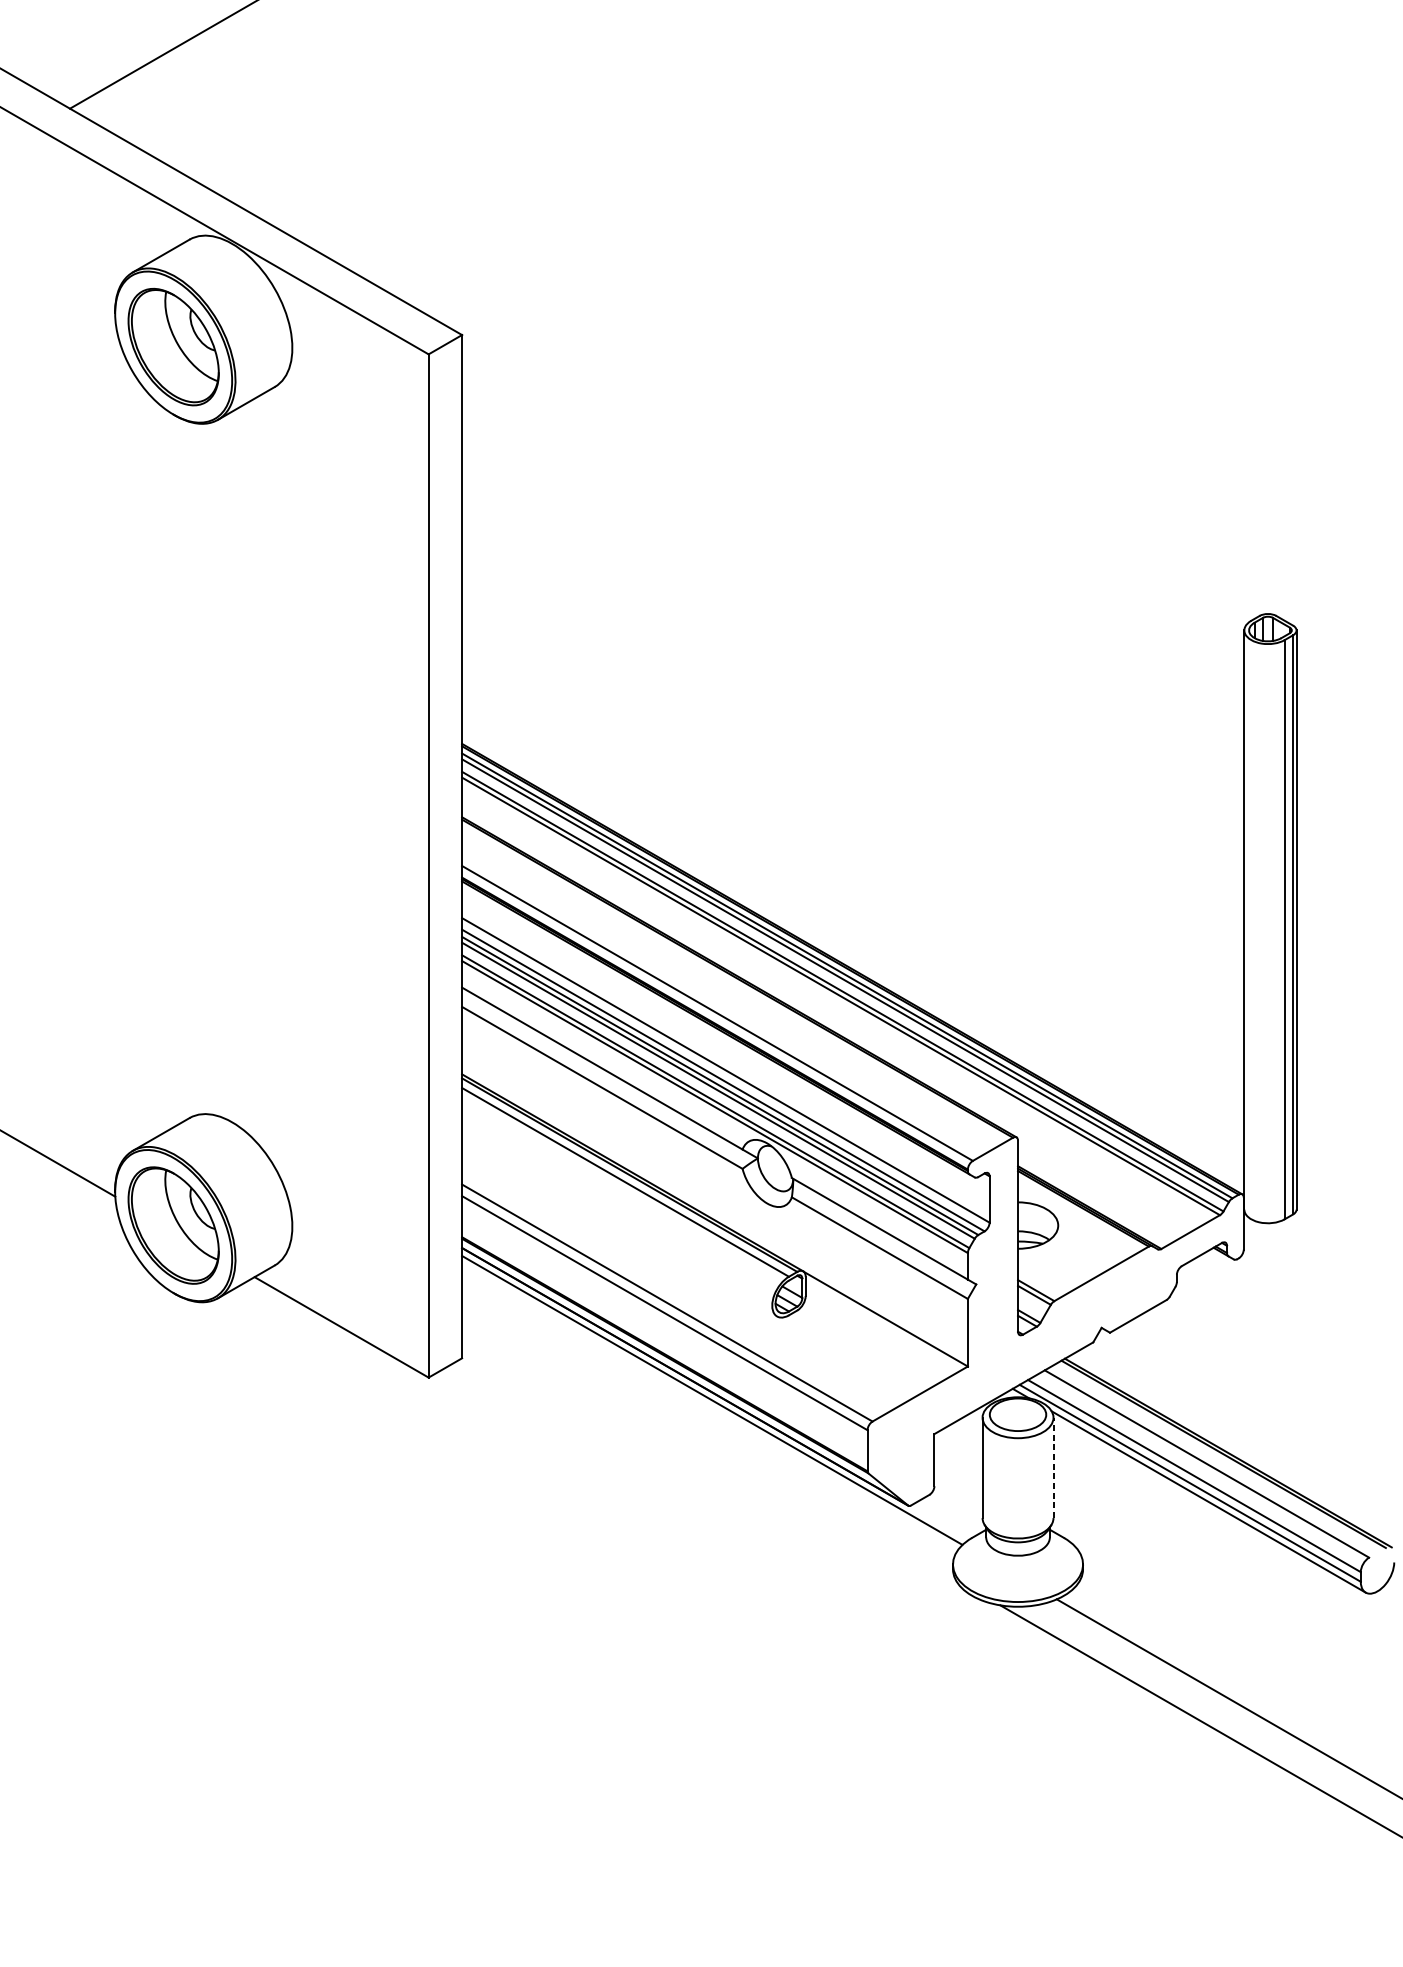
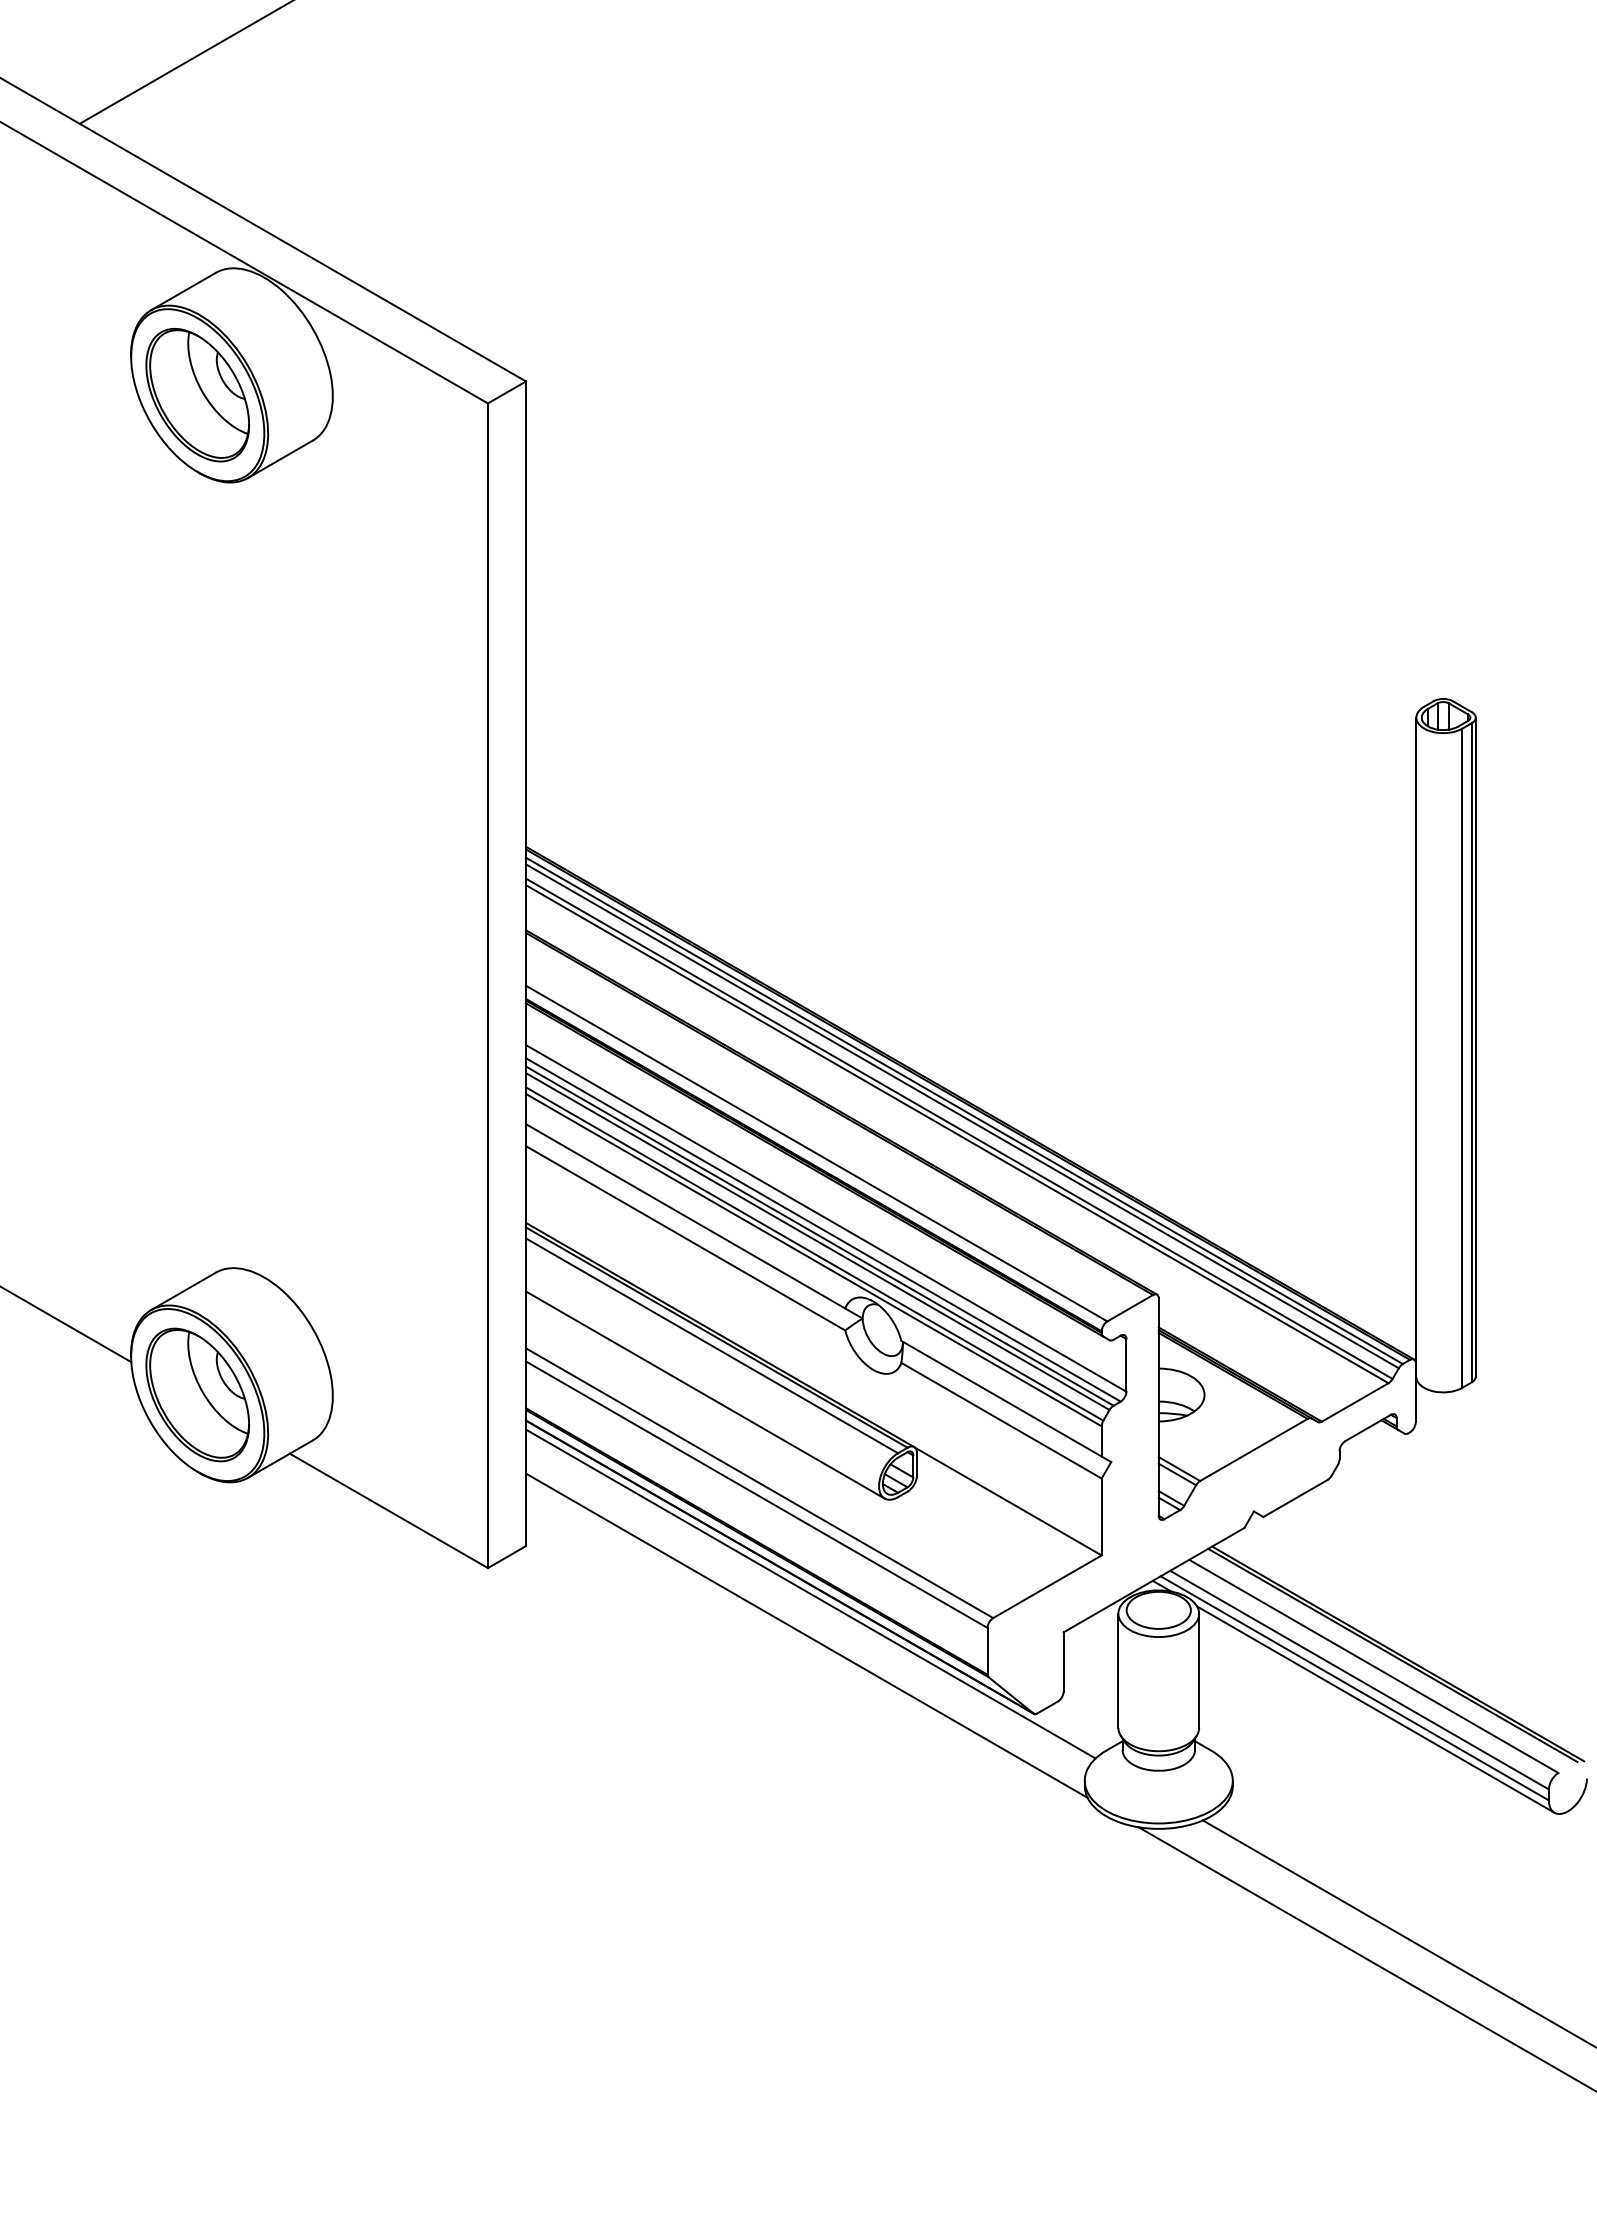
line: (619, 1225) -> (705, 1394), added
line: (708, 1436) -> (806, 1635), added
line: (1053, 1467) -> (1199, 1670), dashed -> solid

